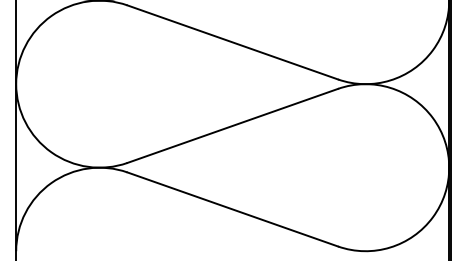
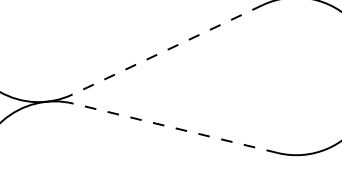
line: (232, 125) -> (167, 49), solid -> dashed
line: (232, 209) -> (175, 128), solid -> dashed

